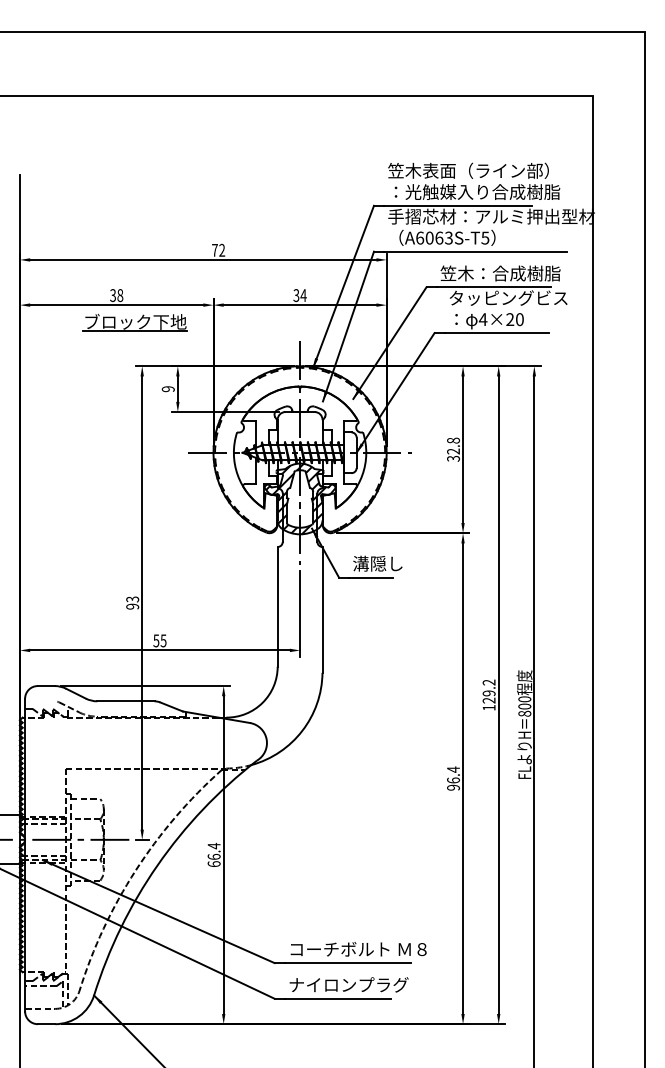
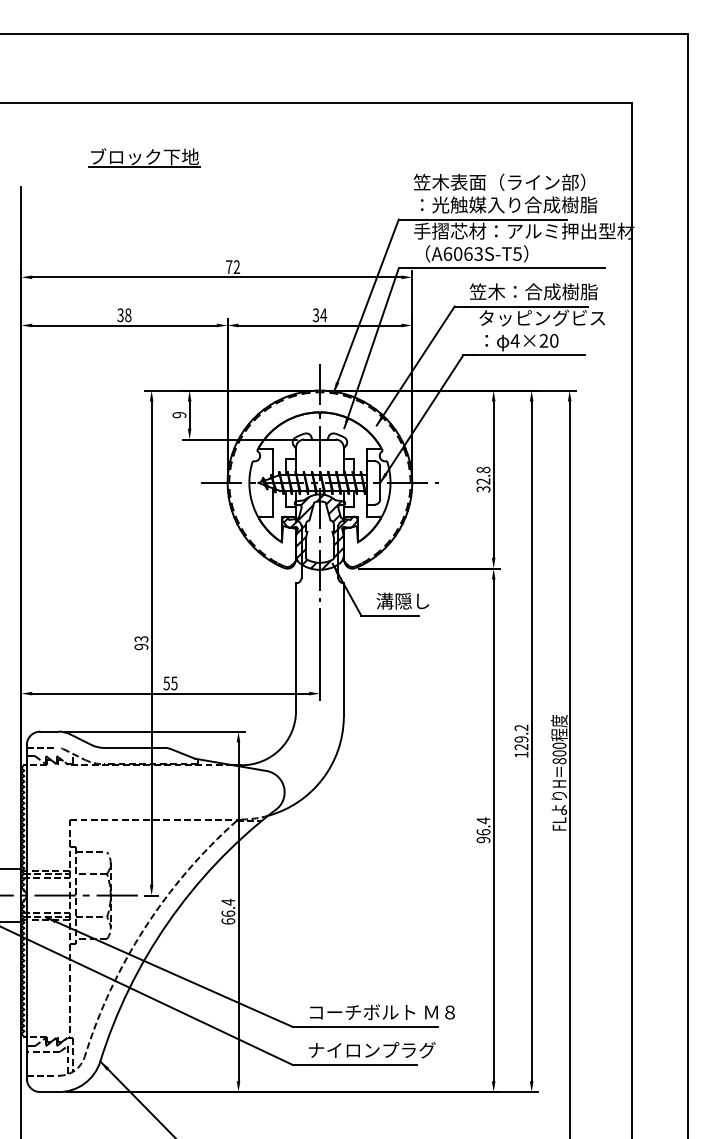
part: (134, 322) -> (143, 157), moved
line: (39, 701) -> (42, 748), added

